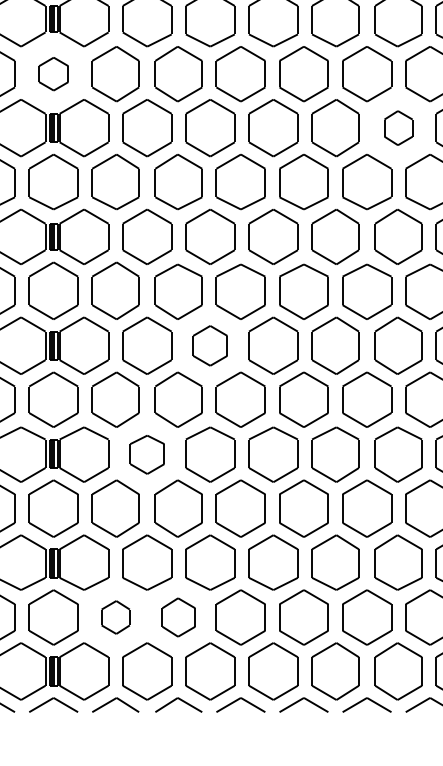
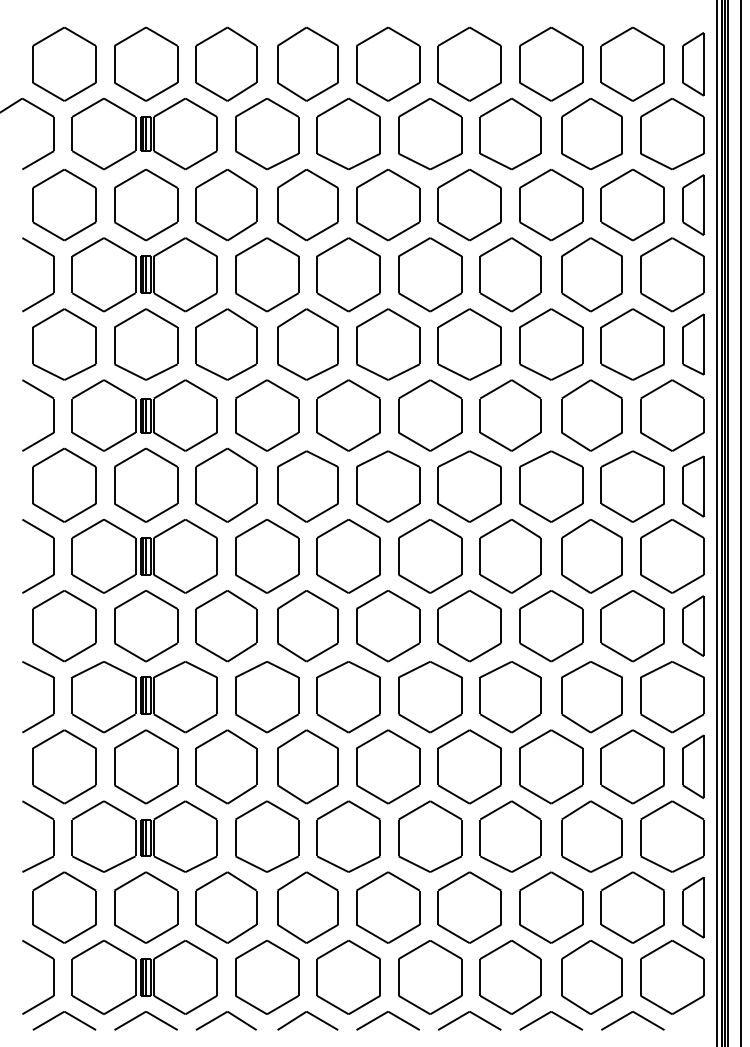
part: (53, 73) -> (146, 204), size x1.67
part: (398, 127) -> (591, 274), size x1.67
part: (210, 345) -> (348, 556), size x1.43
part: (147, 454) -> (267, 697), size x1.43
part: (115, 617) -> (226, 907), size x1.67
part: (178, 617) -> (307, 907), size x1.43

